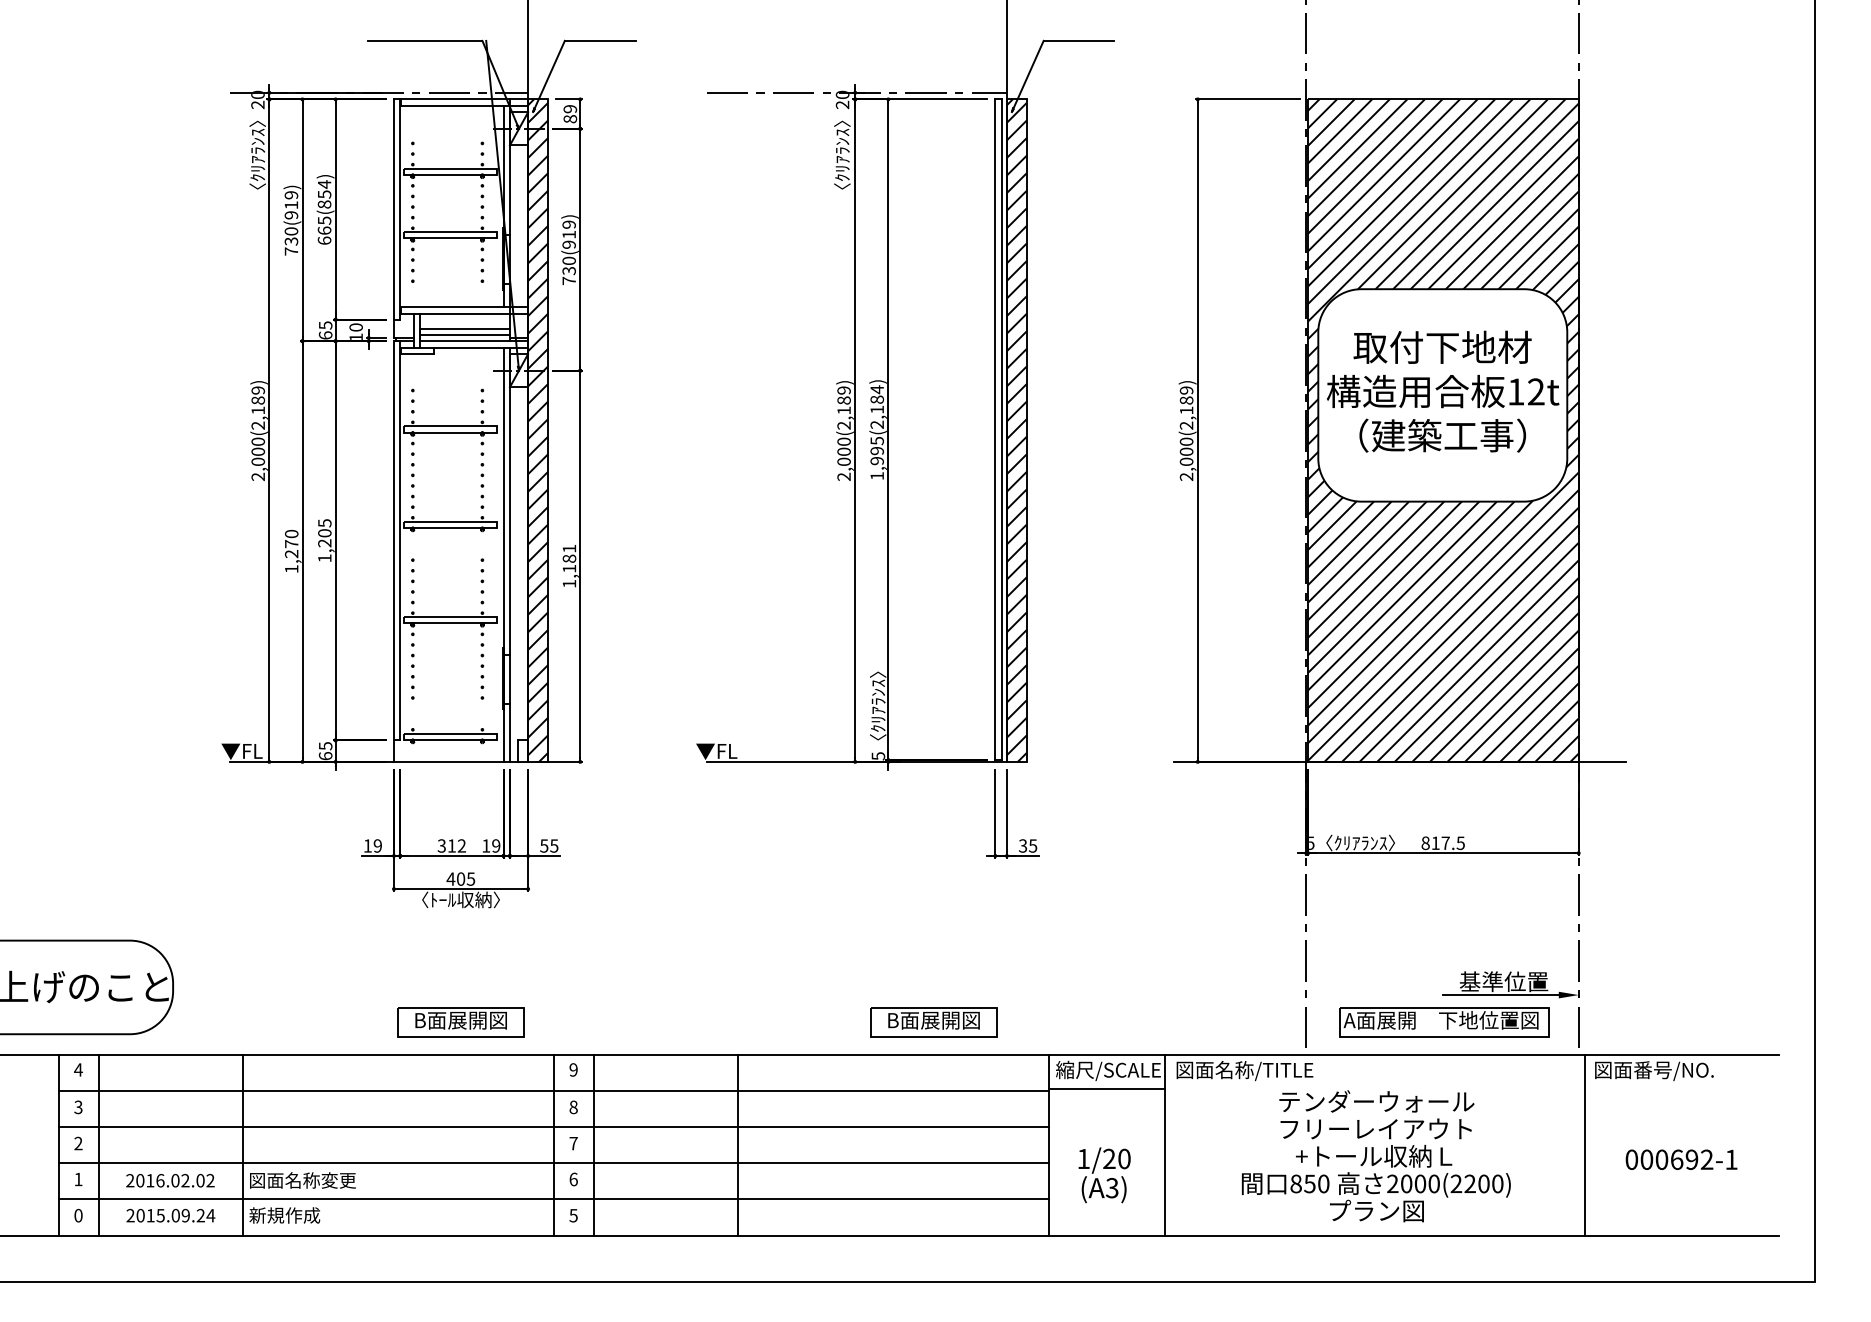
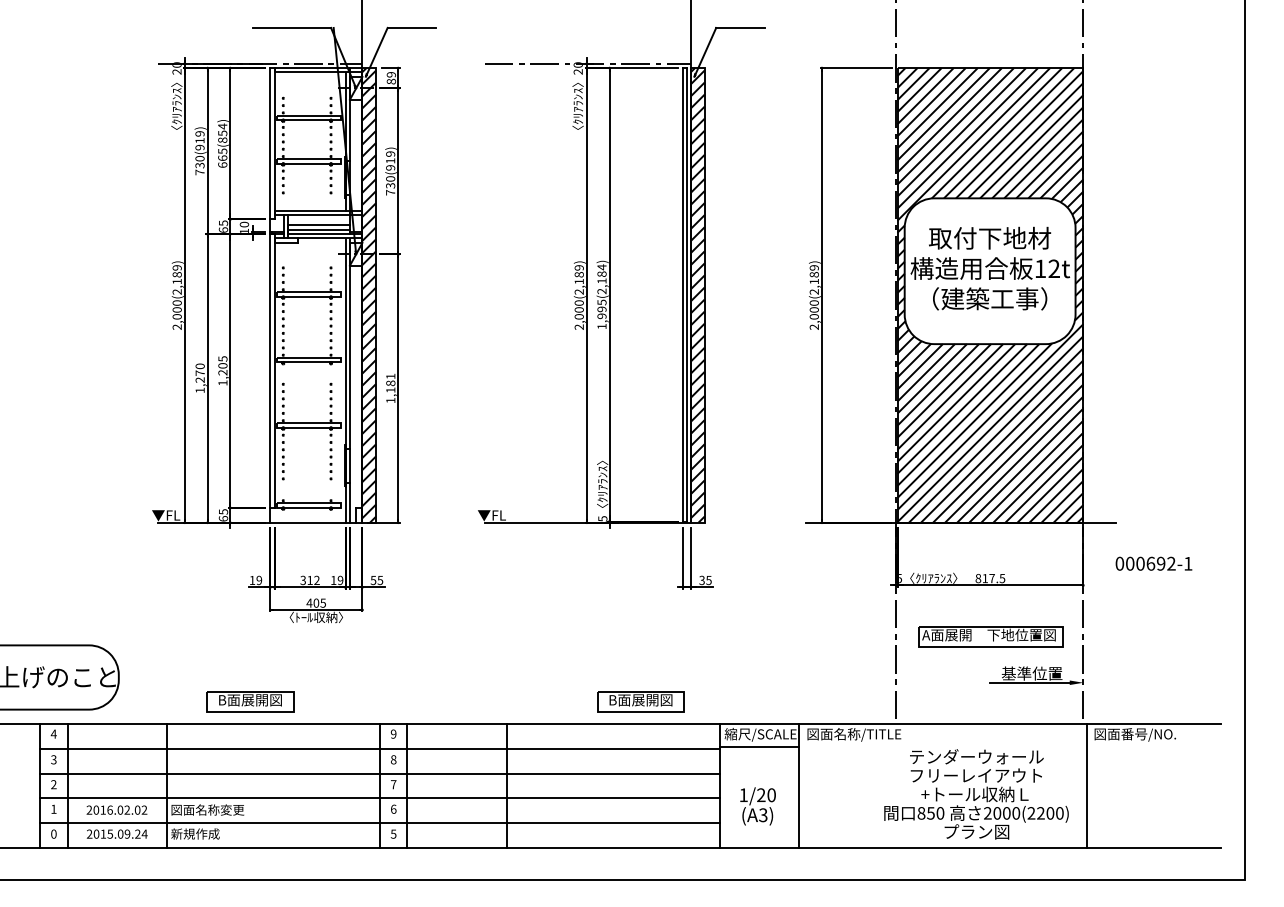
part: (461, 1022) -> (250, 701), moved
part: (1443, 1022) -> (990, 636), moved
text: (1376, 1156) -> (976, 794), moved
text: (1680, 1159) -> (1153, 563), moved

